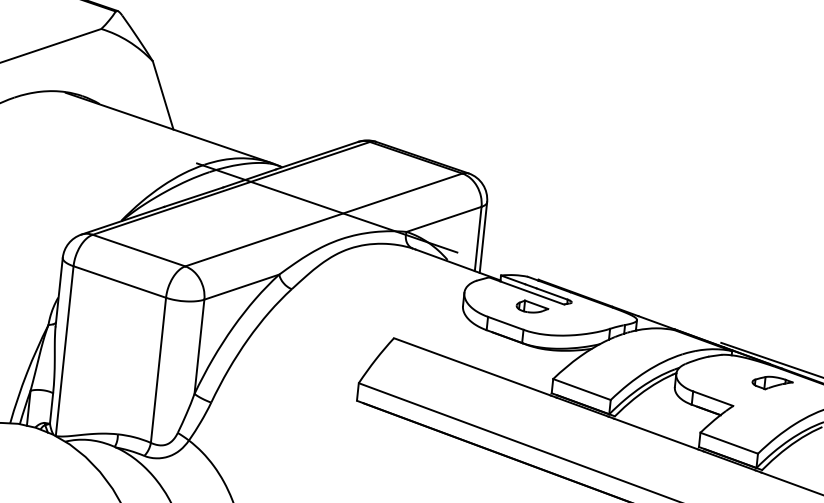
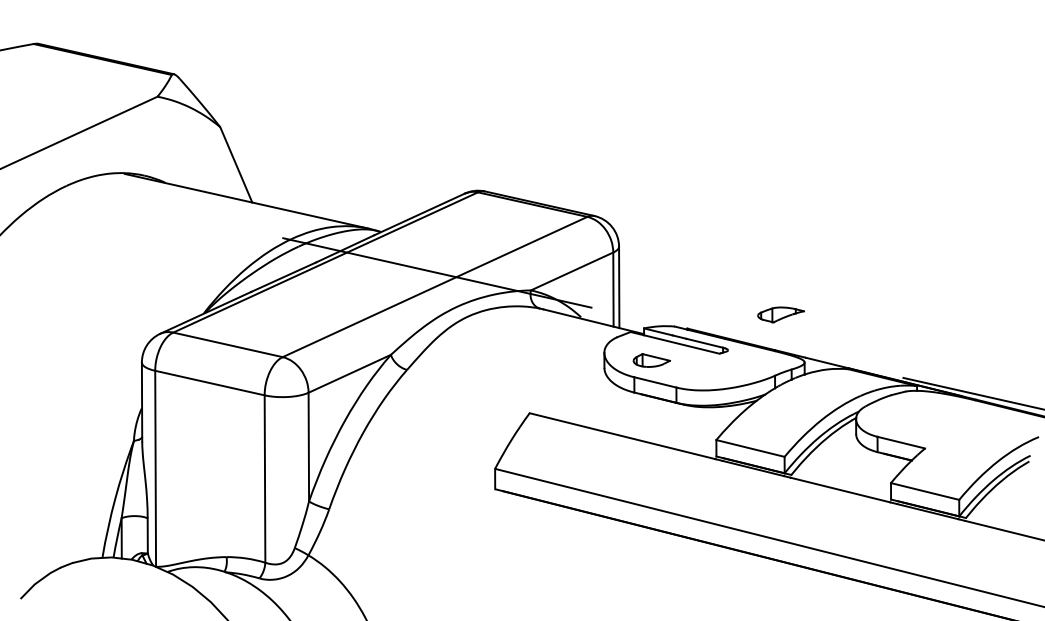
part: (532, 307) -> (651, 360), moved
part: (772, 383) -> (780, 314), moved

